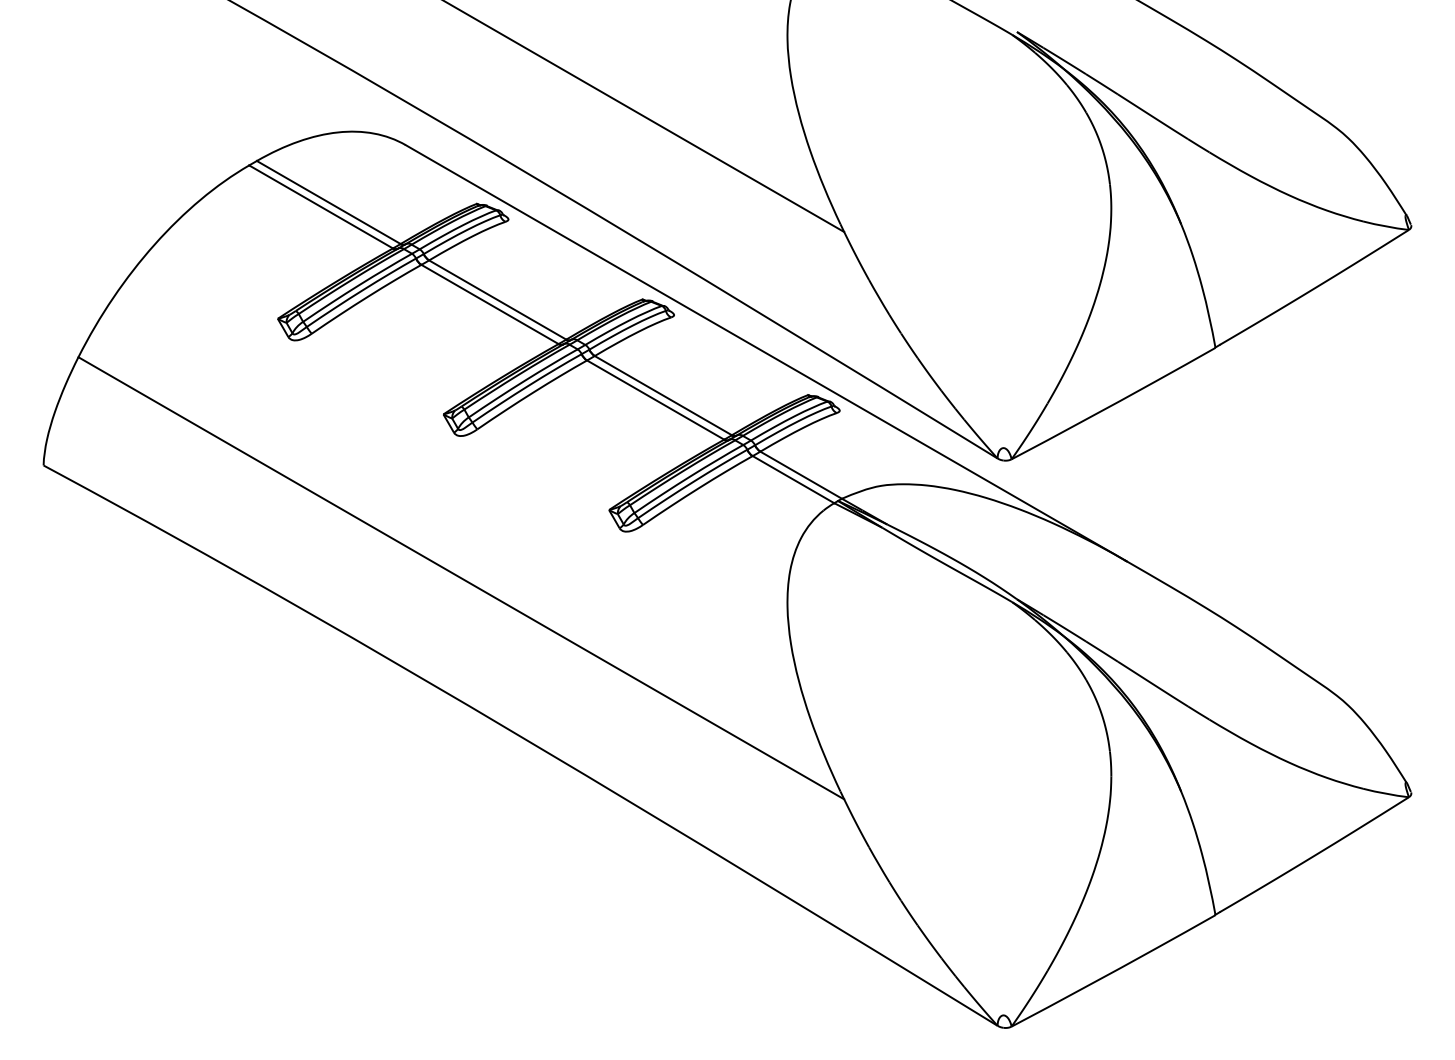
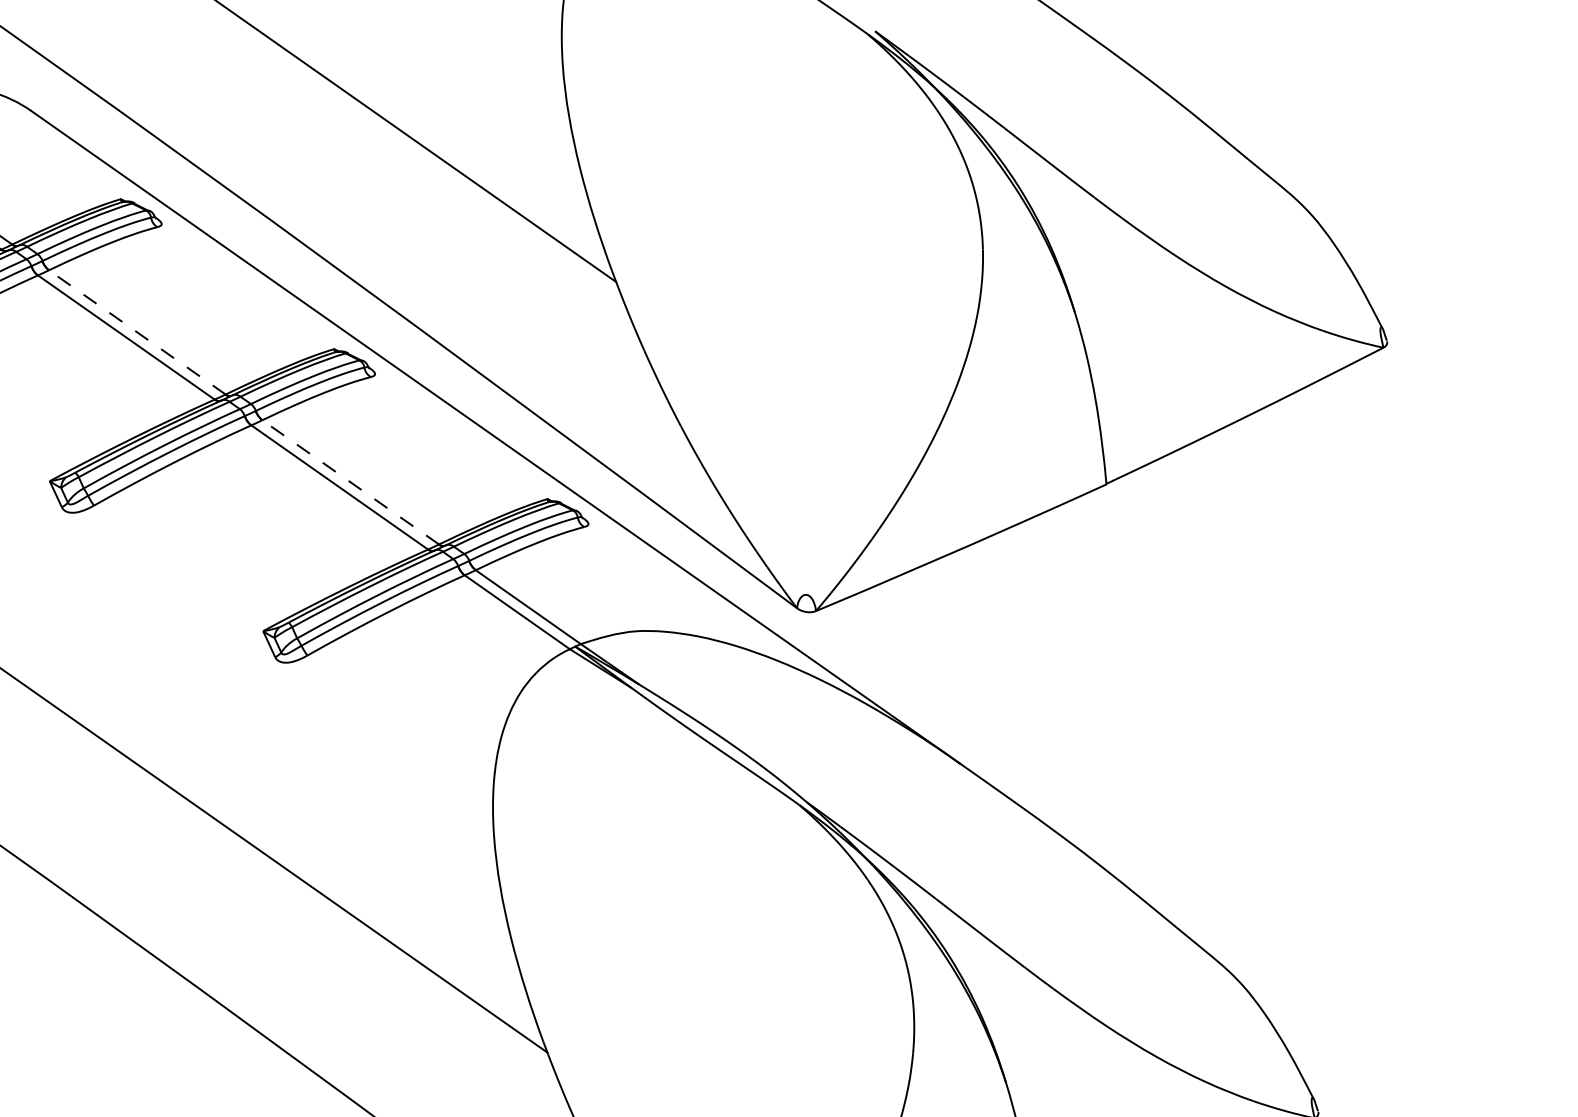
line: (497, 299) -> (137, 331), solid -> dashed
line: (662, 395) -> (349, 482), solid -> dashed

